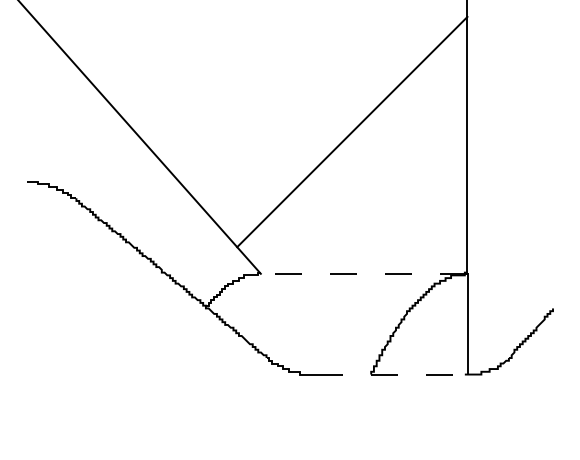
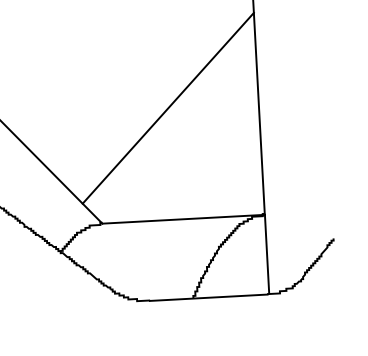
line: (363, 273) -> (183, 219), dashed -> solid
line: (390, 375) -> (208, 298), dashed -> solid

